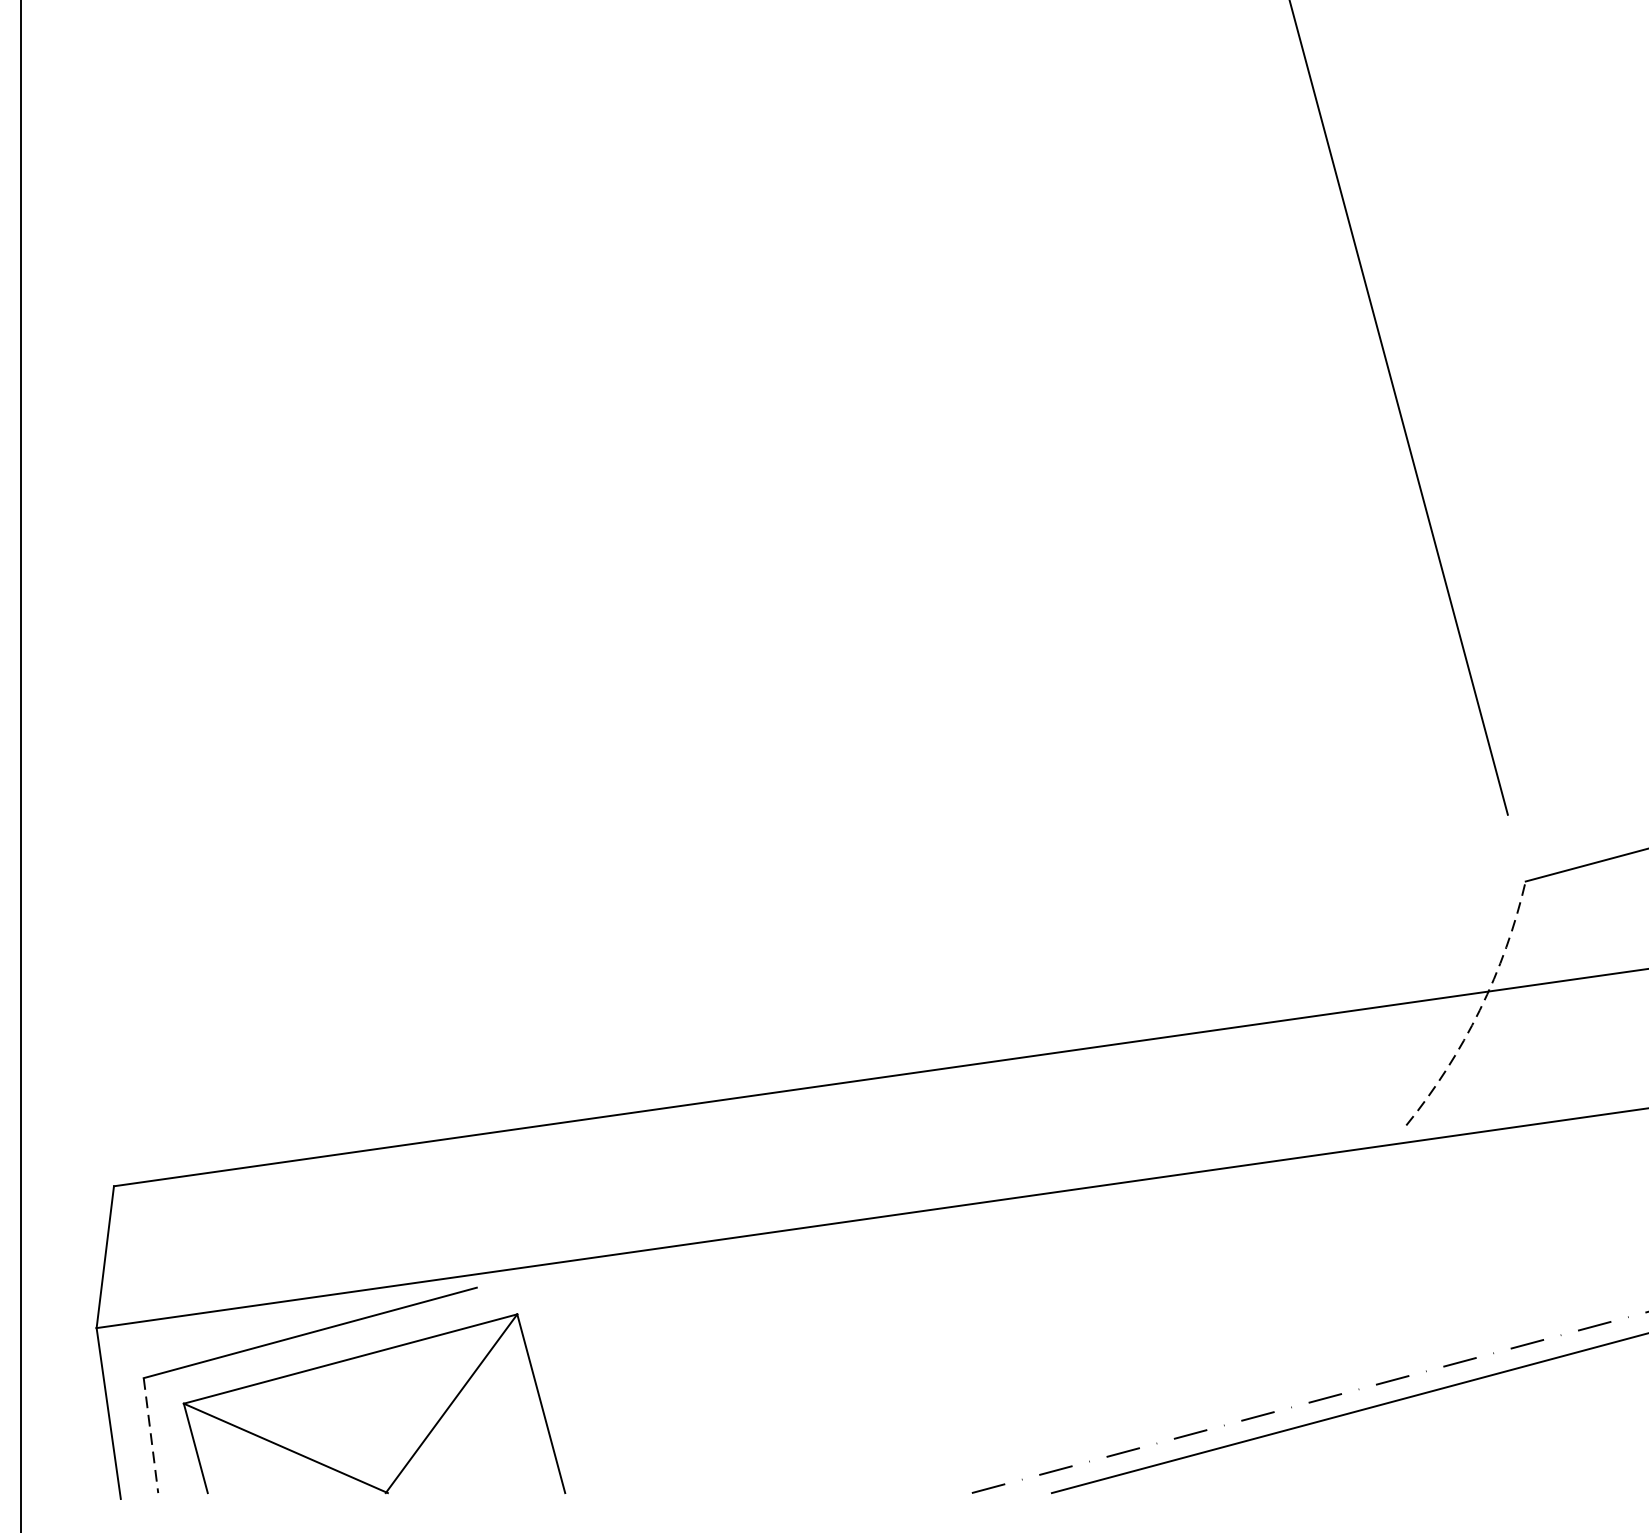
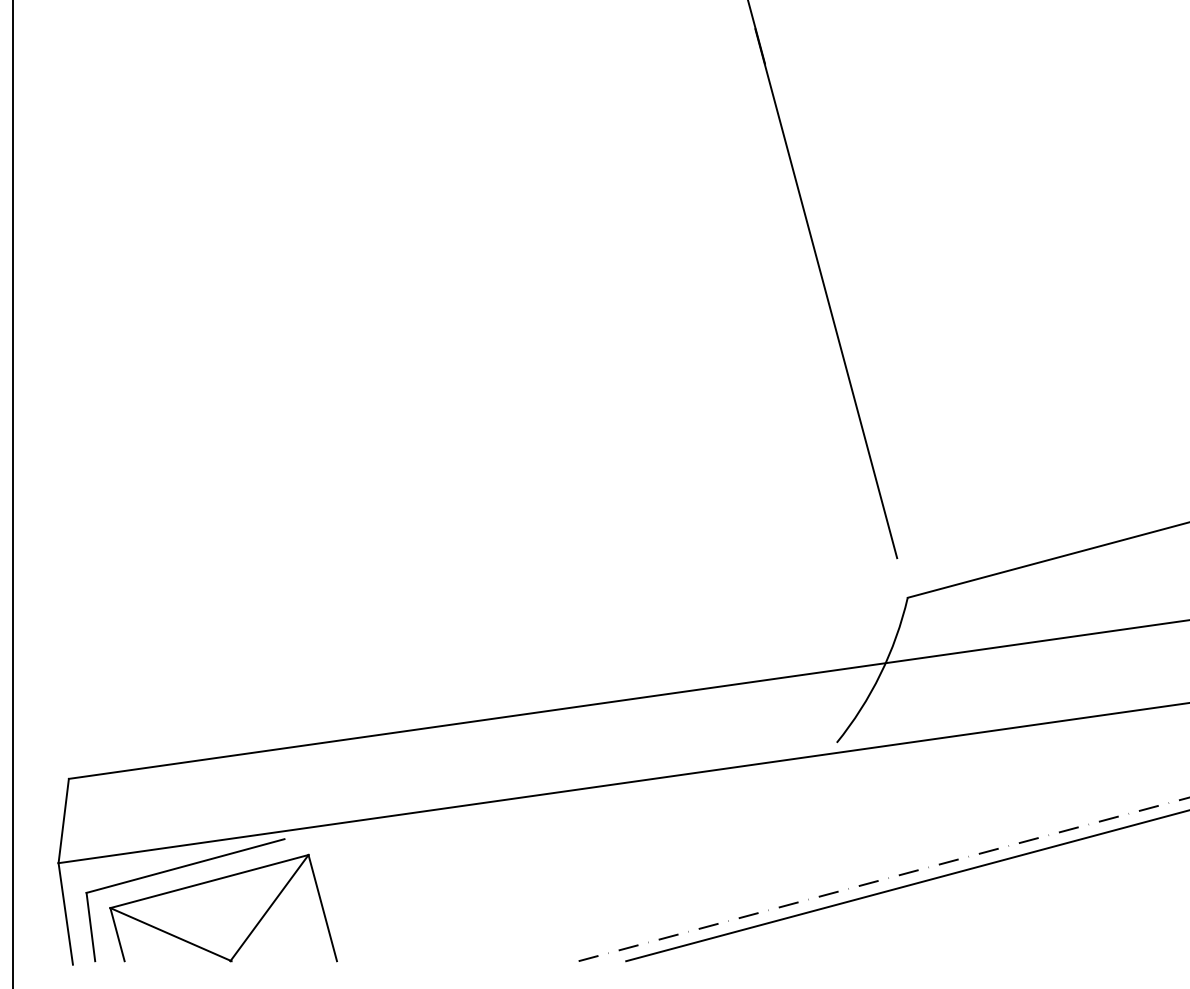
arc: (1479, 1010) -> (880, 674), dashed -> solid
line: (150, 1436) -> (90, 927), dashed -> solid

